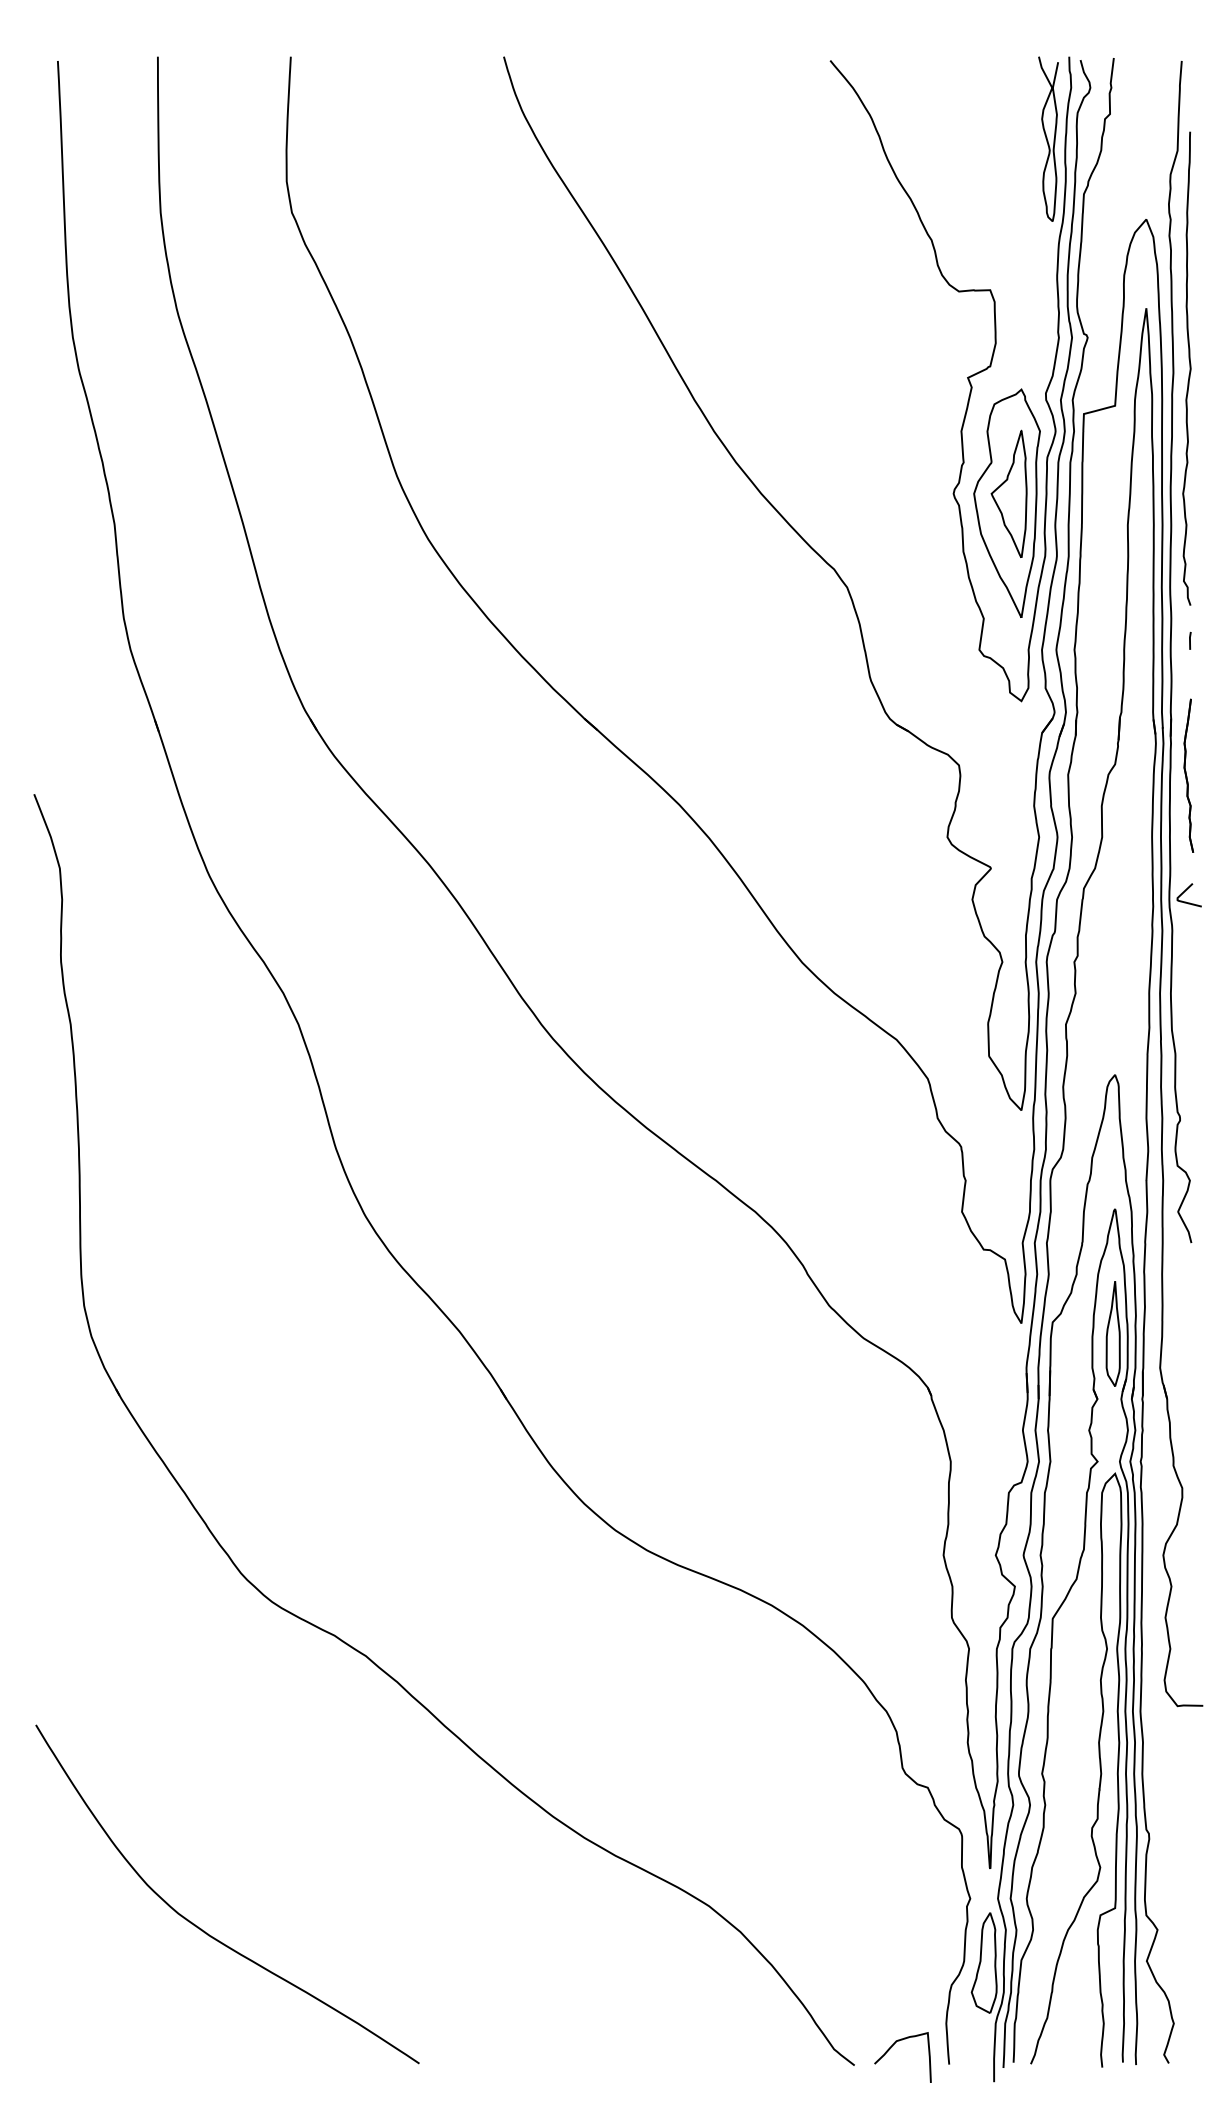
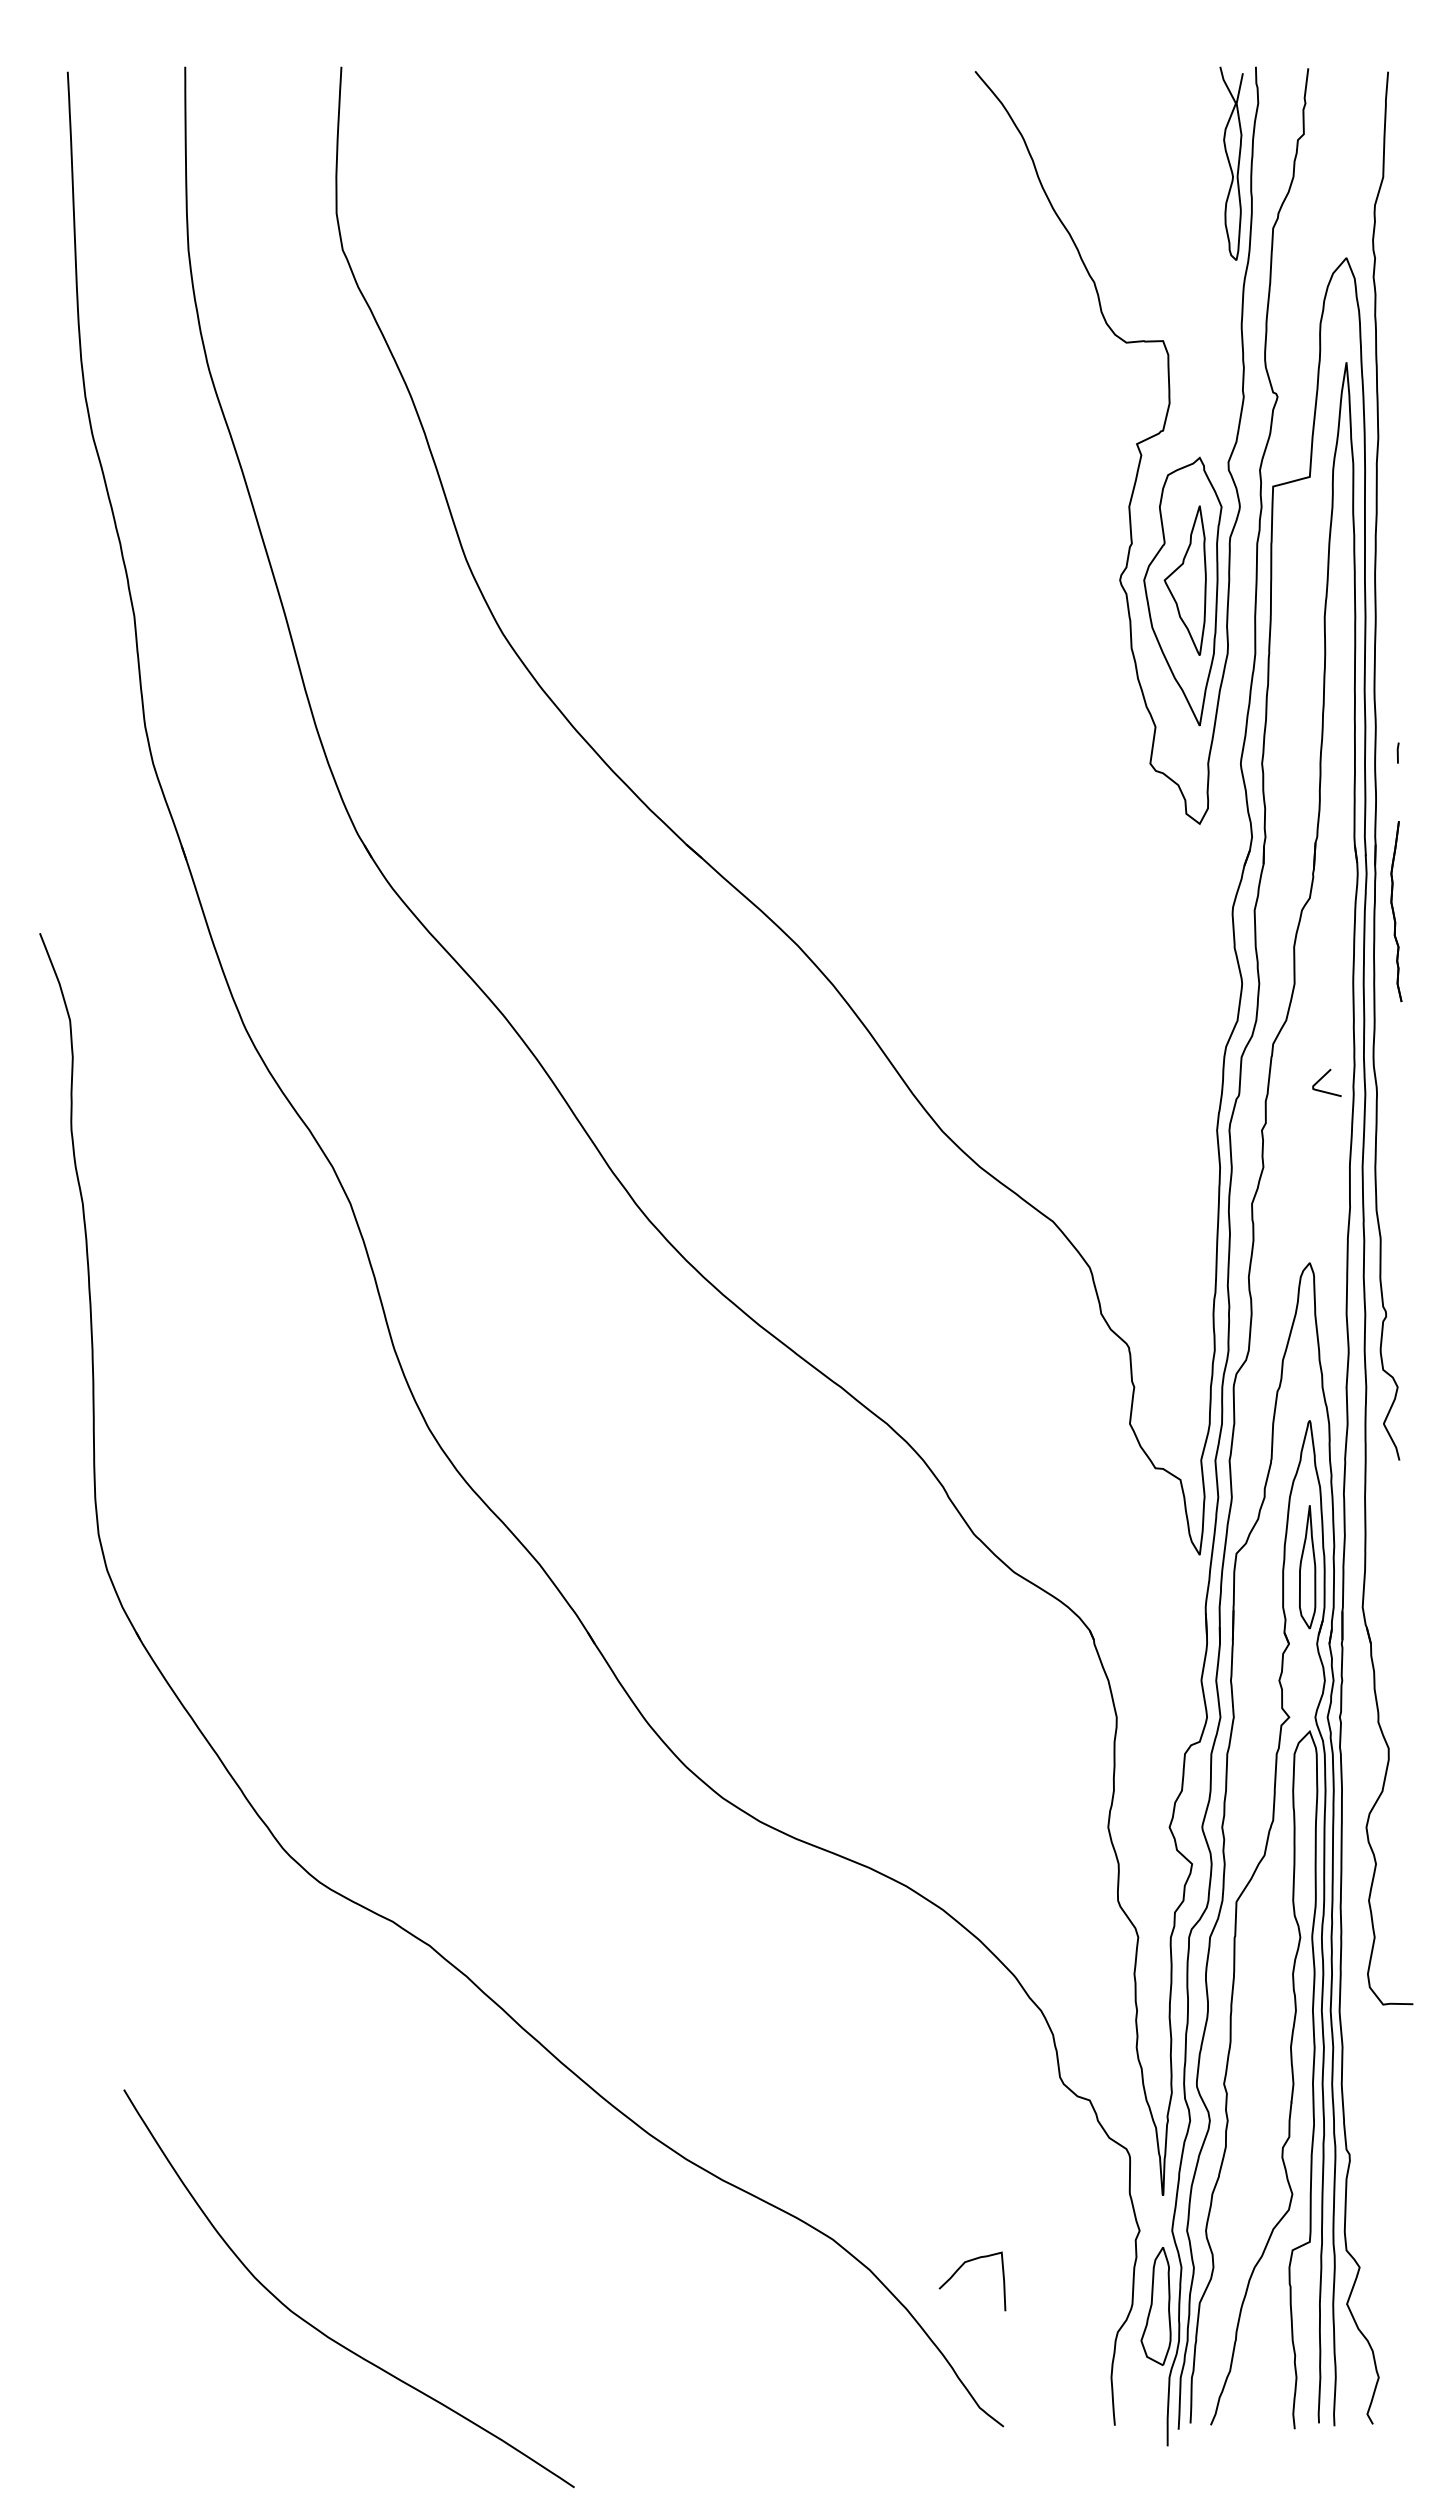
curve: (1189, 368) -> (1397, 433), removed
part: (821, 558) -> (964, 656), removed
curve: (1185, 891) -> (1322, 1078), moved
curve: (199, 1927) -> (316, 2327), moved
curve: (892, 2046) -> (960, 2268), moved

